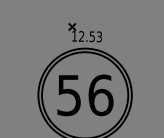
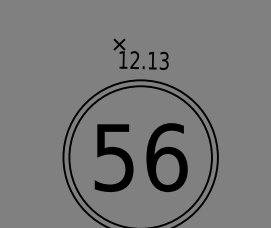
text: (91, 36) -> (151, 60), 12.53 -> 12.13

